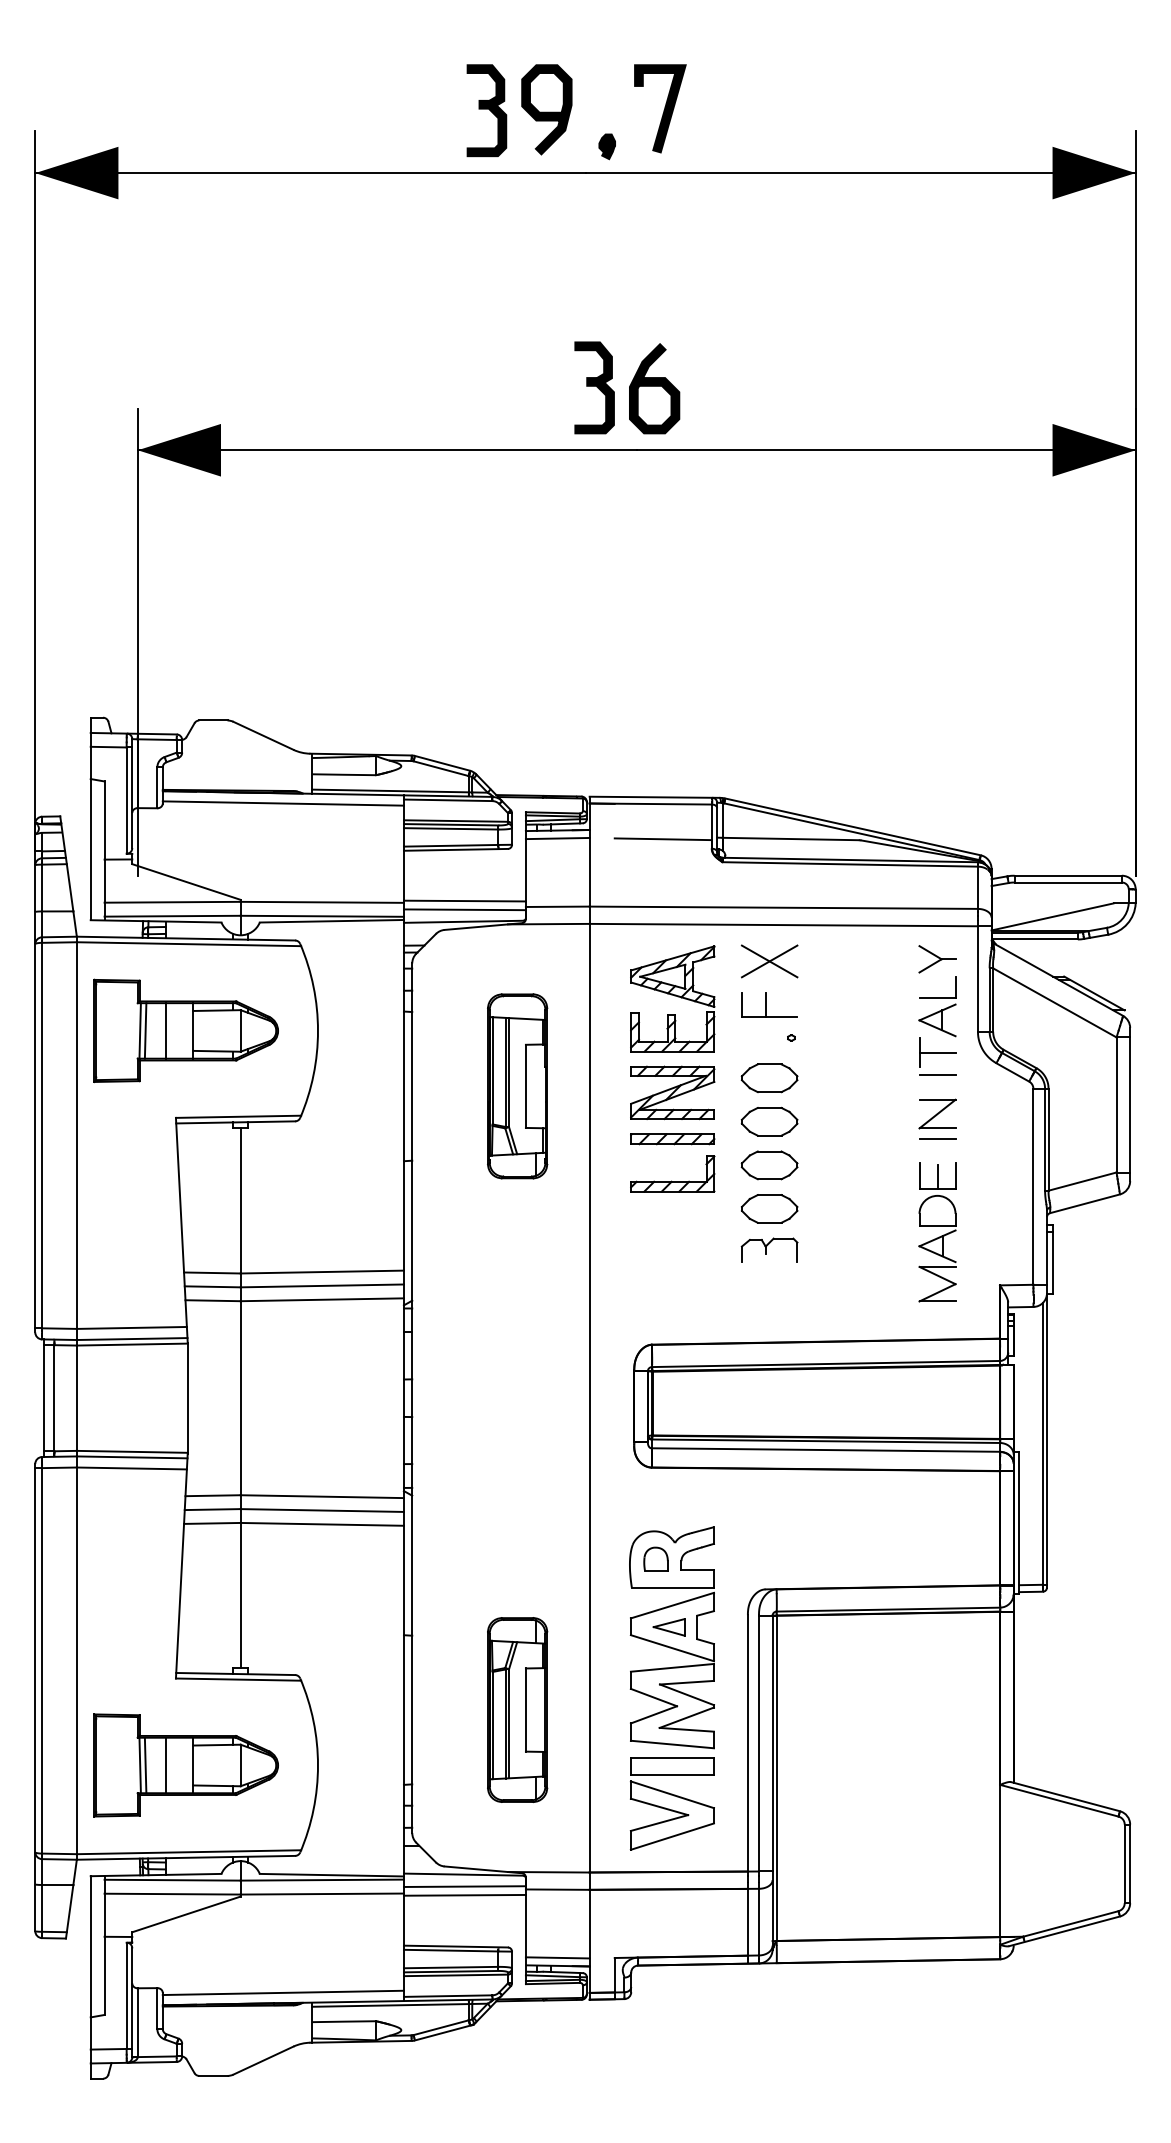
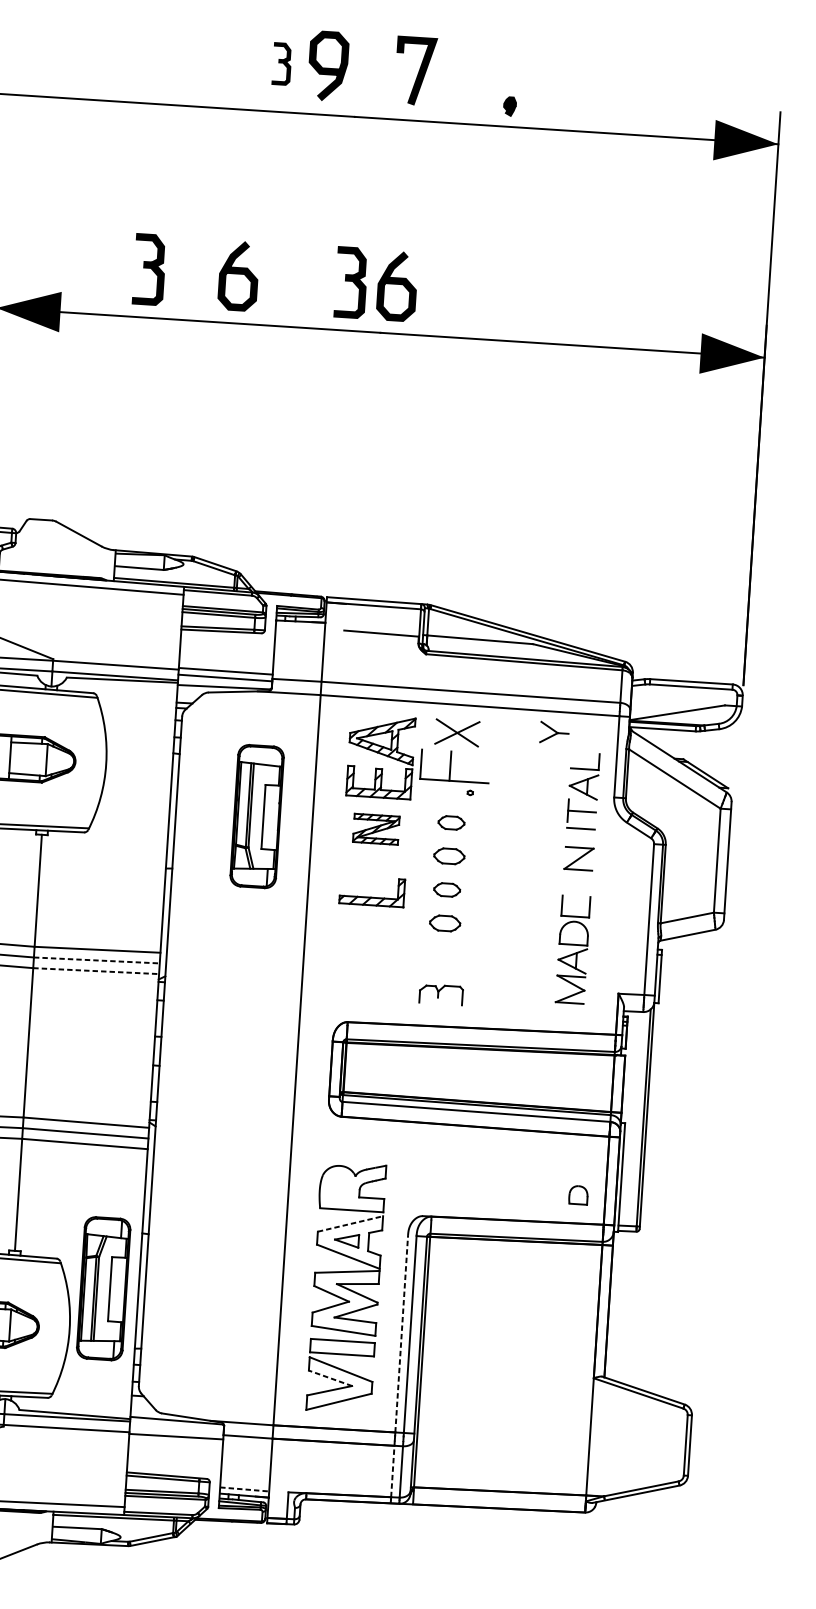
part: (486, 110) -> (281, 63), size x0.6
part: (606, 146) -> (509, 106), moved
curve: (448, 386) -> (238, 274), added
part: (332, 387) -> (149, 269), added
line: (557, 838) -> (300, 627), removed
part: (937, 959) -> (554, 733), moved
part: (769, 1004) -> (455, 766), size x1.6
part: (769, 1078) -> (451, 823), size x0.6
part: (672, 1092) -> (376, 828), size x0.7
part: (769, 1121) -> (449, 856), size x0.7
part: (672, 1139) -> (373, 865), removed
line: (937, 1139) -> (577, 878), removed
part: (769, 1165) -> (447, 890), size x0.6
line: (937, 1176) -> (575, 906), removed
part: (769, 1208) -> (444, 923), size x0.7
part: (769, 1249) -> (441, 993), moved
line: (322, 1285) -> (97, 960), solid -> dashed
line: (322, 1299) -> (96, 970), solid -> dashed
part: (655, 1558) -> (578, 1194), moved
line: (672, 1605) -> (350, 1223), solid -> dashed
part: (517, 1709) -> (103, 1288), moved
line: (747, 1742) -> (401, 1333), solid -> dashed
line: (659, 1806) -> (330, 1377), solid -> dashed
line: (464, 1886) -> (176, 1429), removed
line: (747, 1921) -> (392, 1470), solid -> dashed
line: (557, 1957) -> (244, 1489), solid -> dashed

